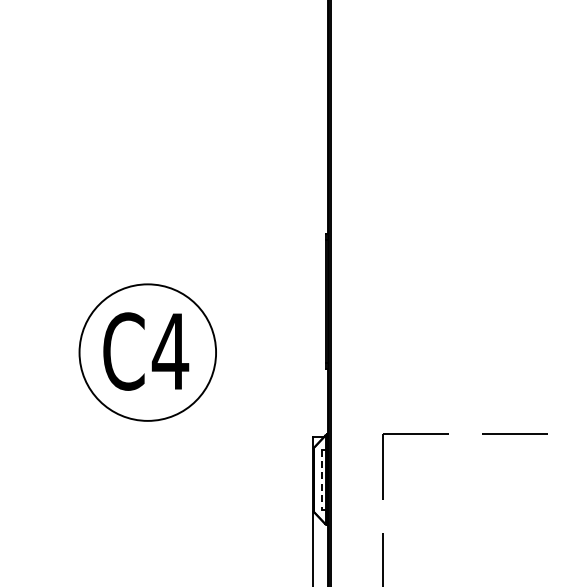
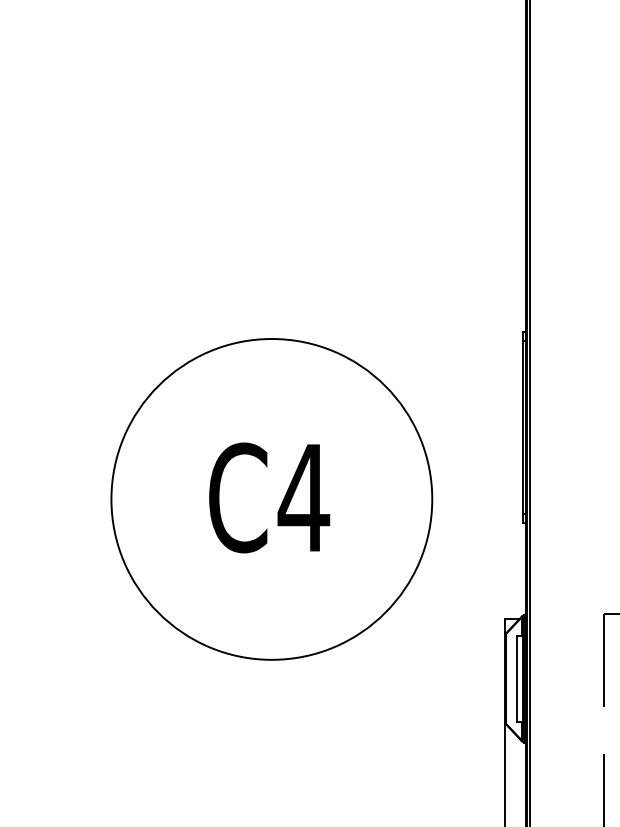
circle: (147, 352) -> (271, 499), size x1.67
line: (321, 480) -> (516, 679), dashed -> solid

